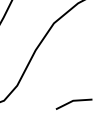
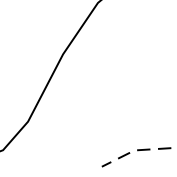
line: (73, 100) -> (135, 149), solid -> dashed

